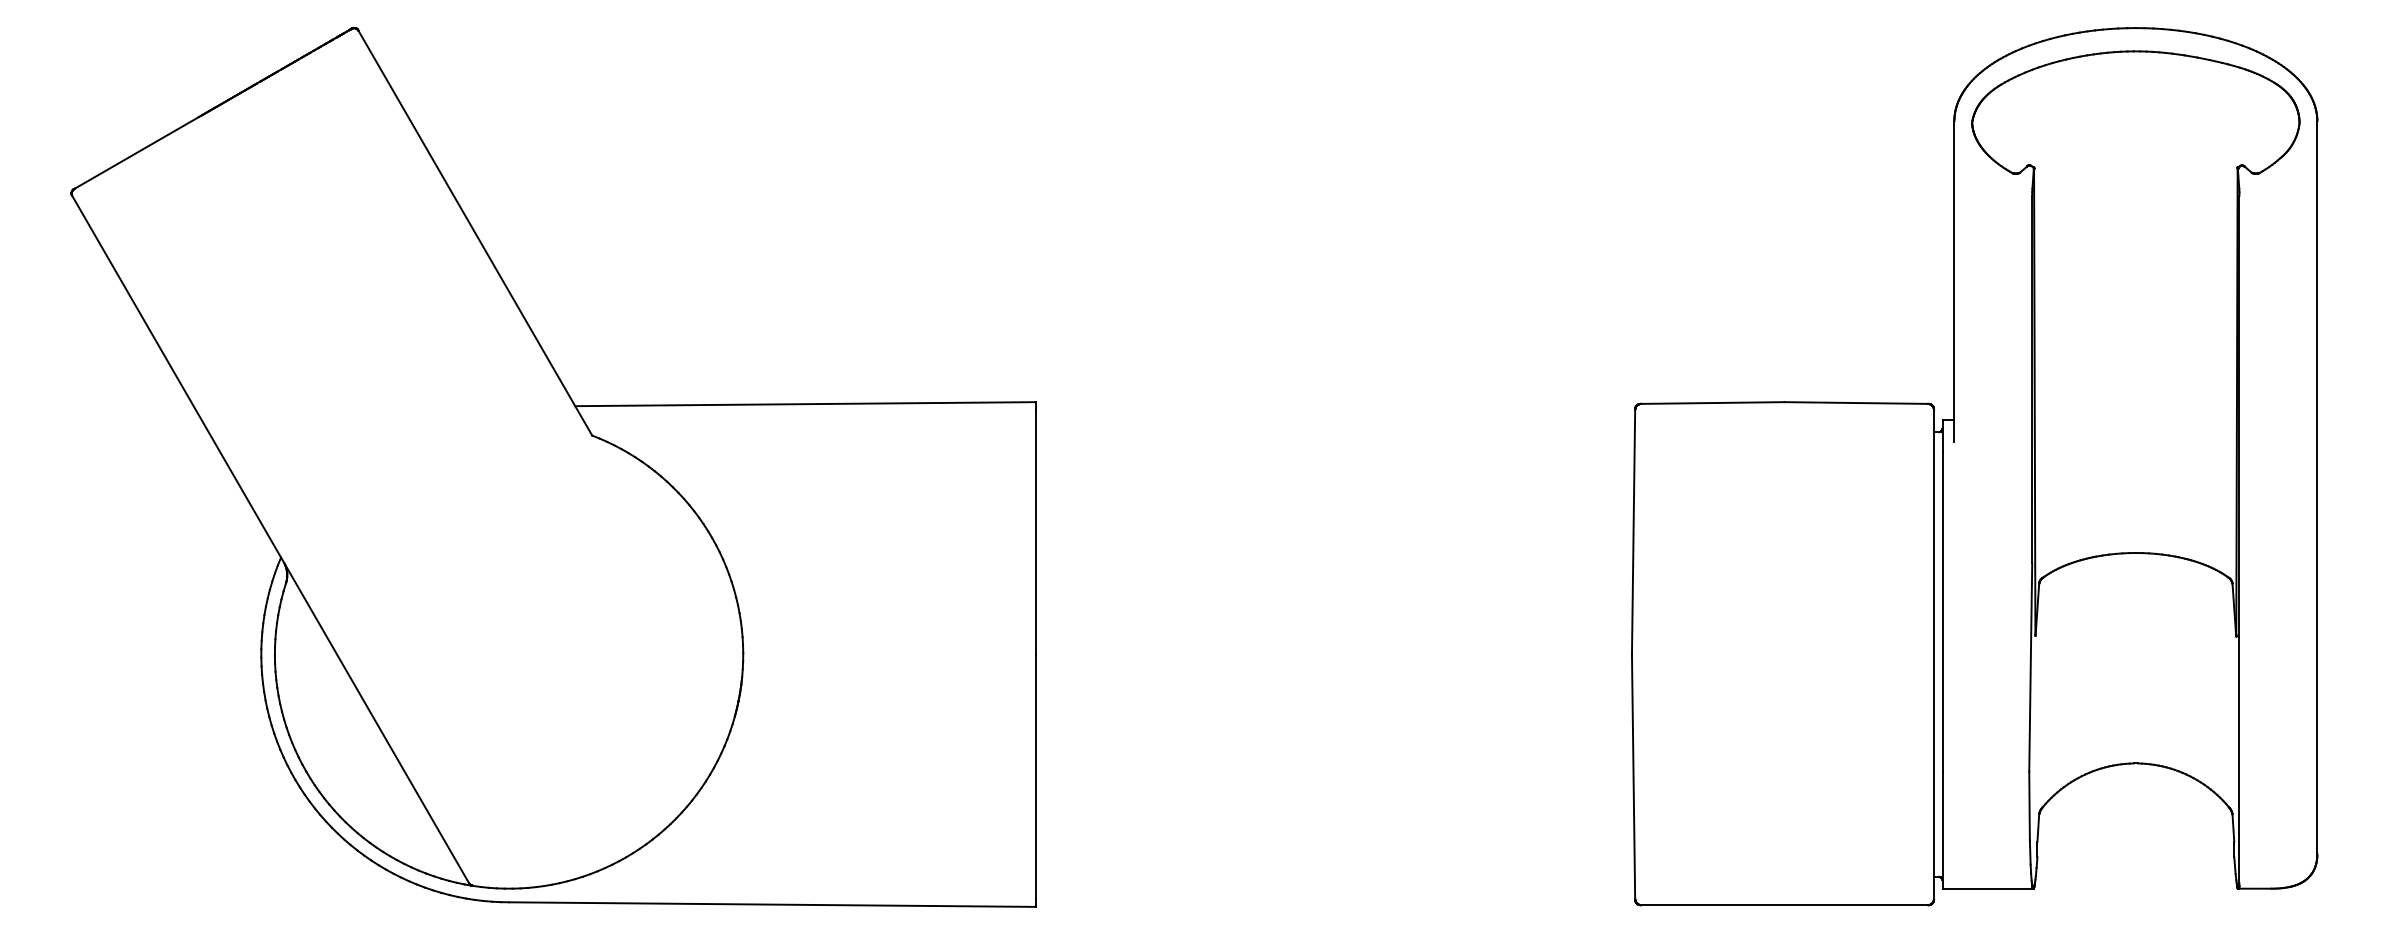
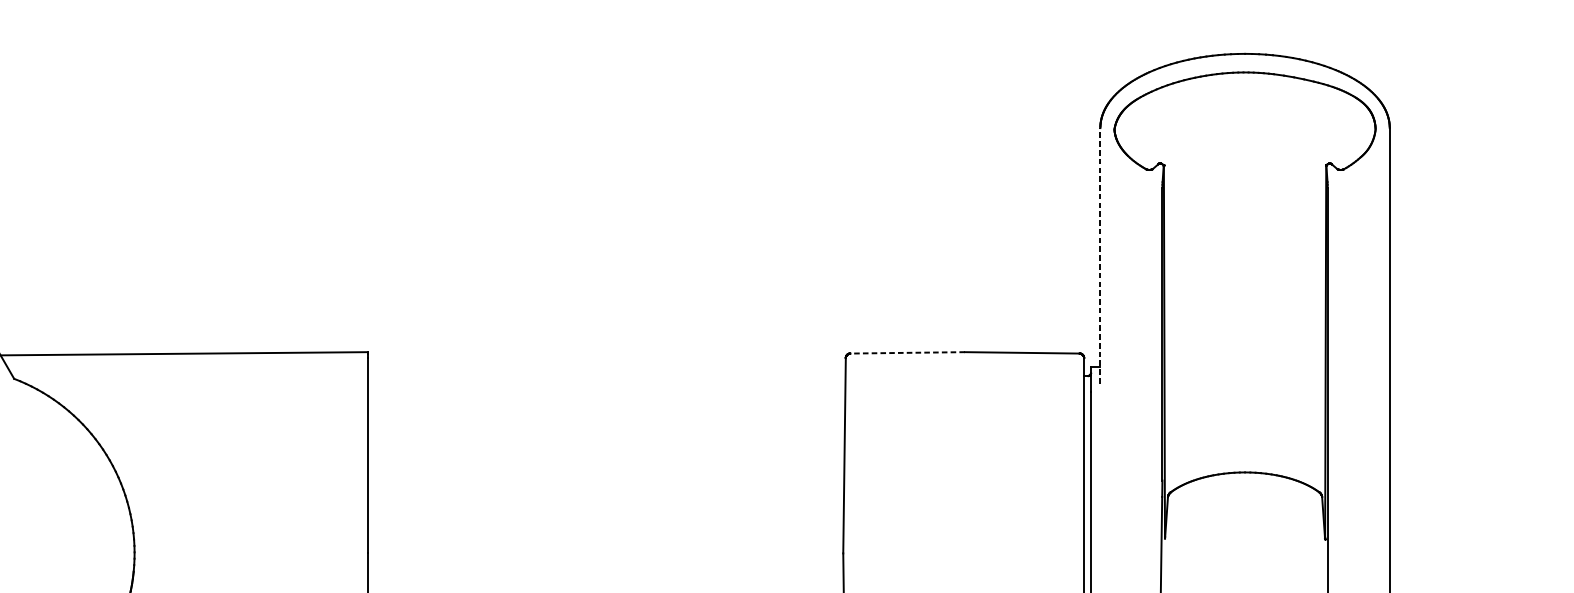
line: (1954, 280) -> (1100, 255), solid -> dashed
line: (1712, 403) -> (907, 353), solid -> dashed

